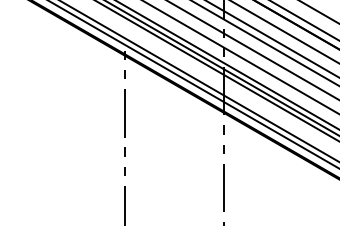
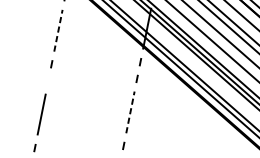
line: (125, 112) -> (58, 29), solid -> dashed
line: (124, 171) -> (47, 80), removed
line: (223, 187) -> (130, 111), solid -> dashed

